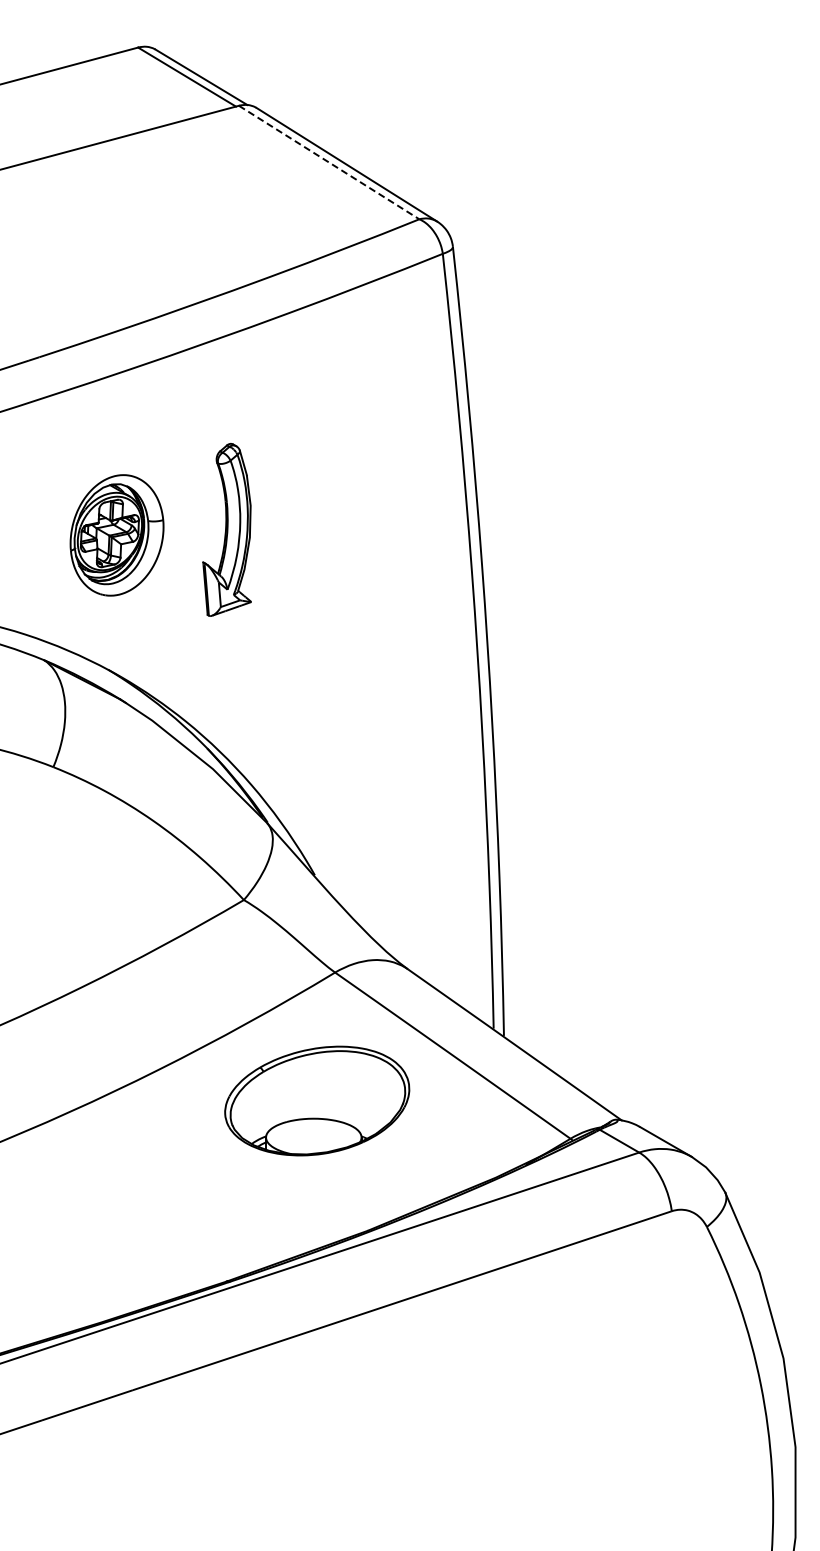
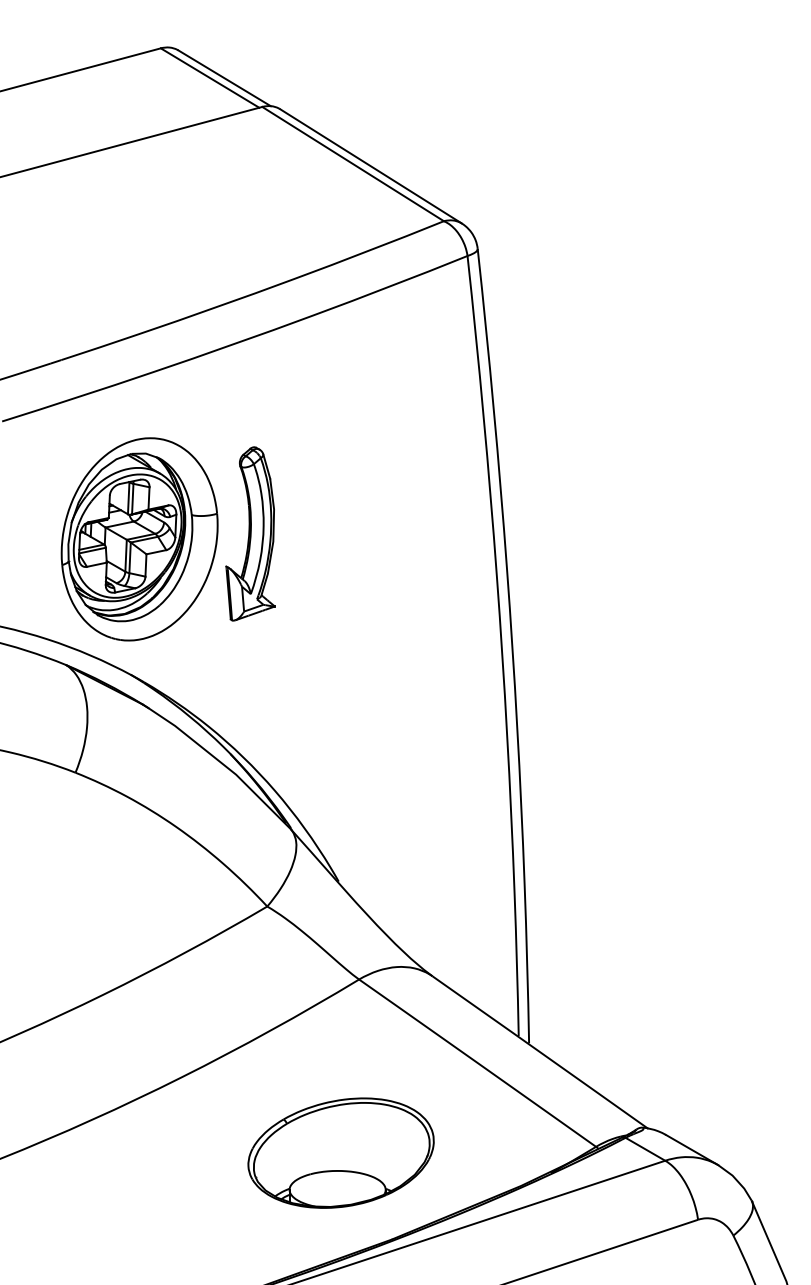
line: (329, 162) -> (353, 164), dashed -> solid
part: (116, 535) -> (139, 539), size x1.67
part: (317, 1100) -> (341, 1152), moved

